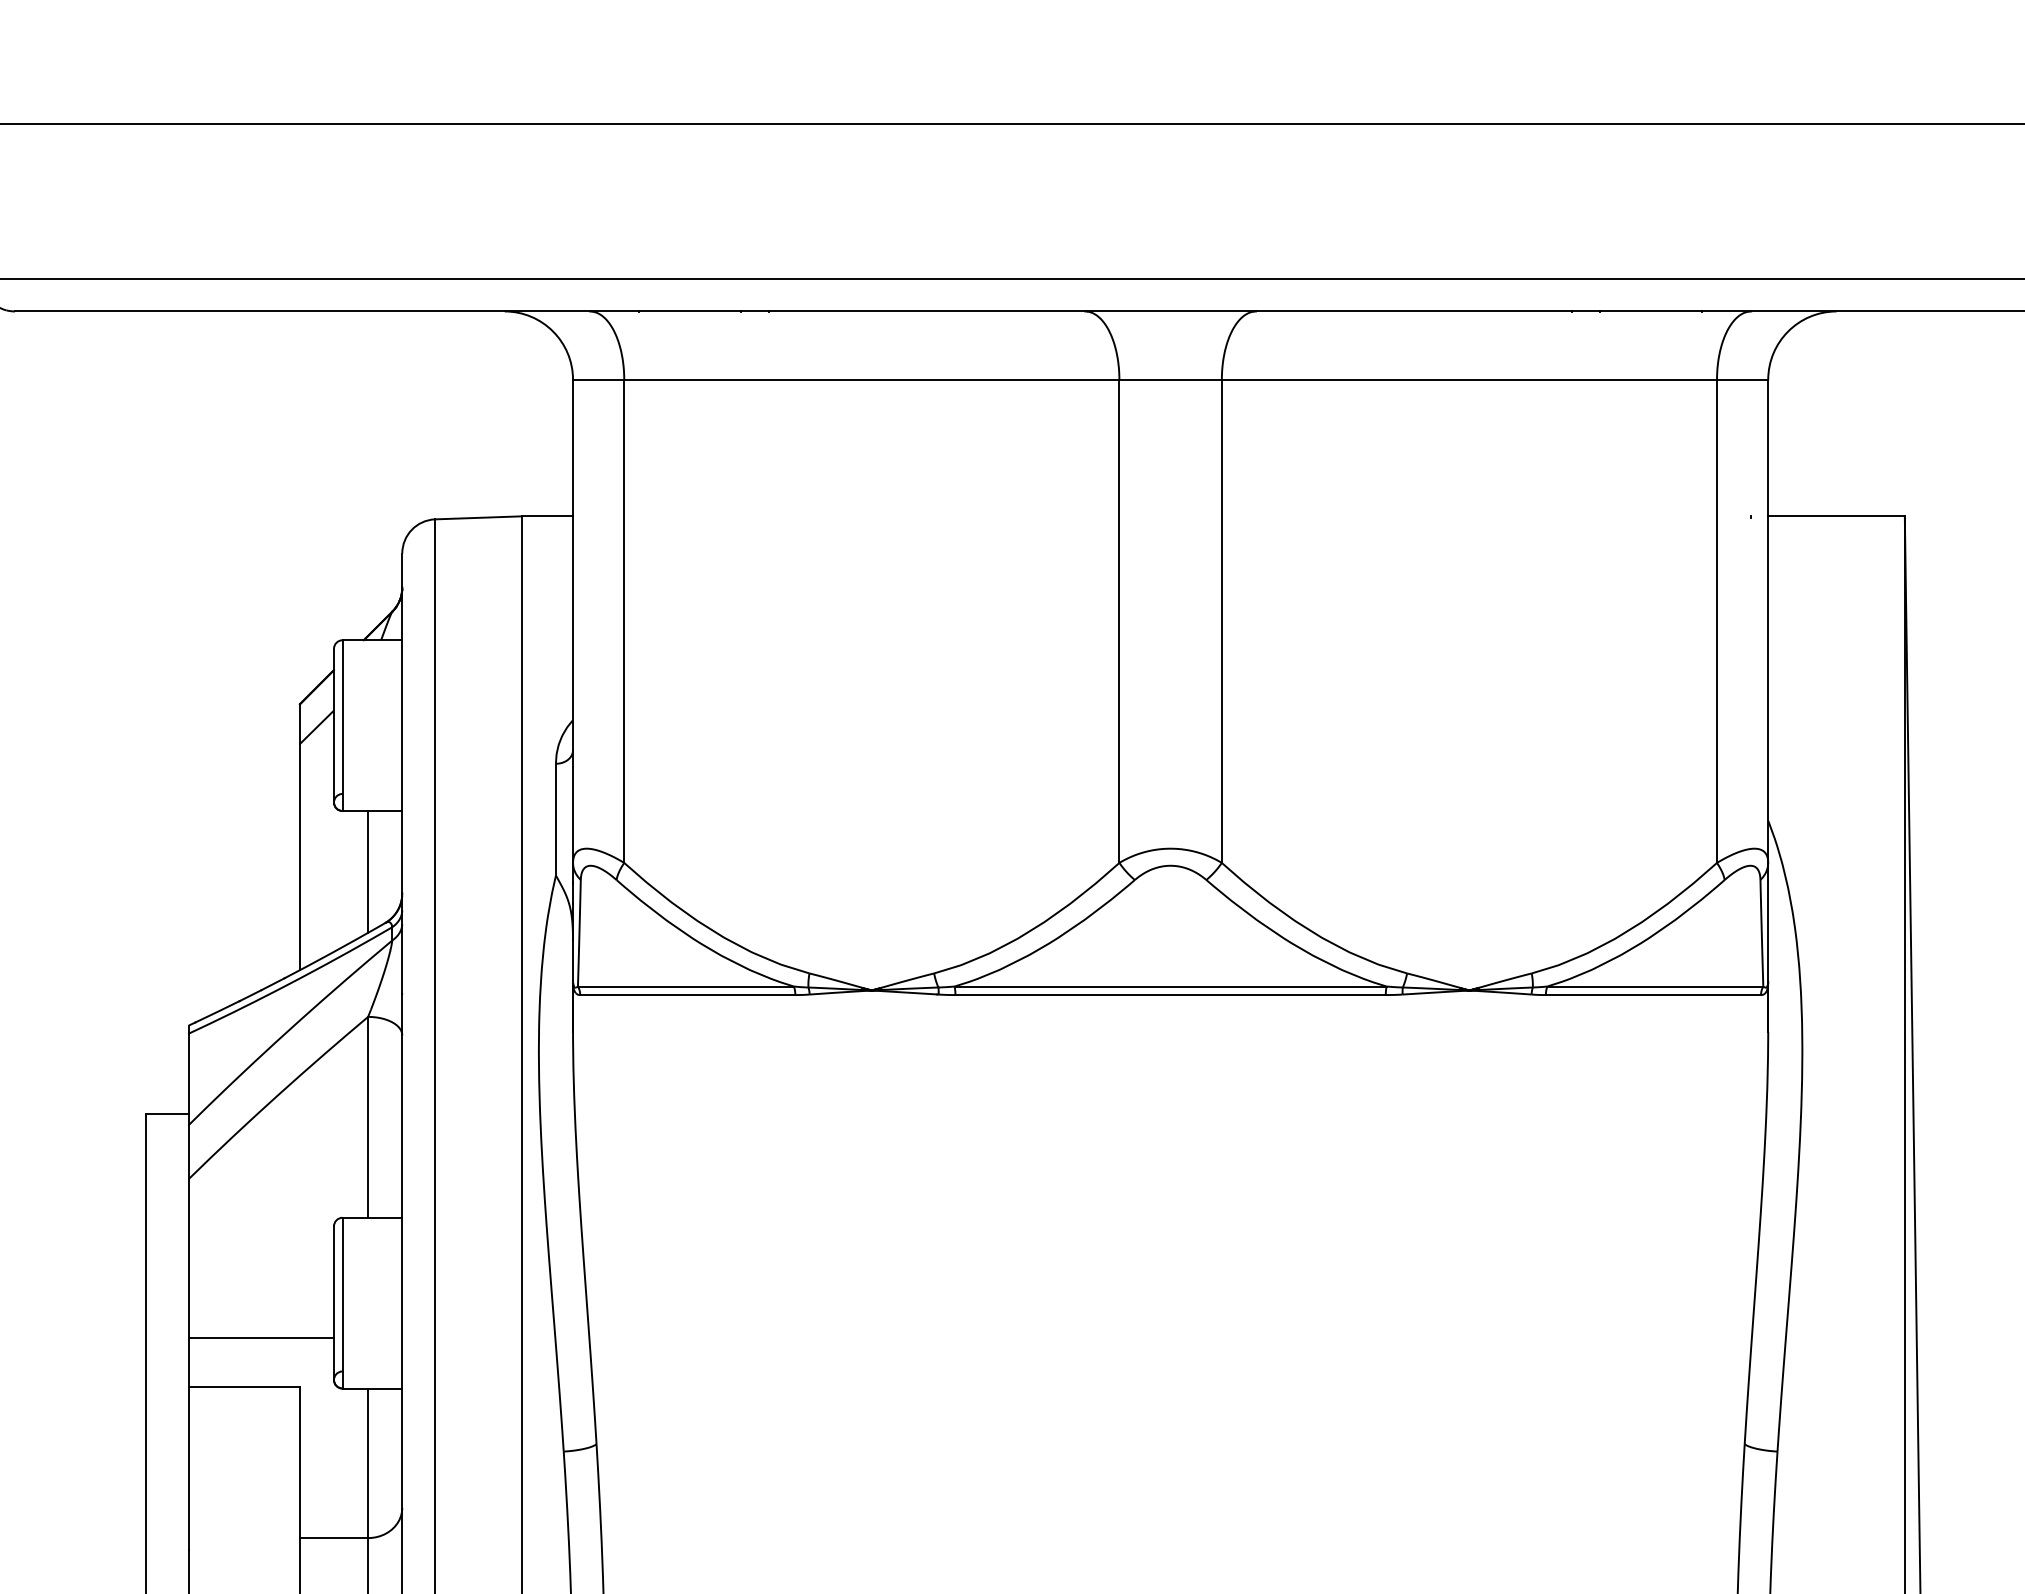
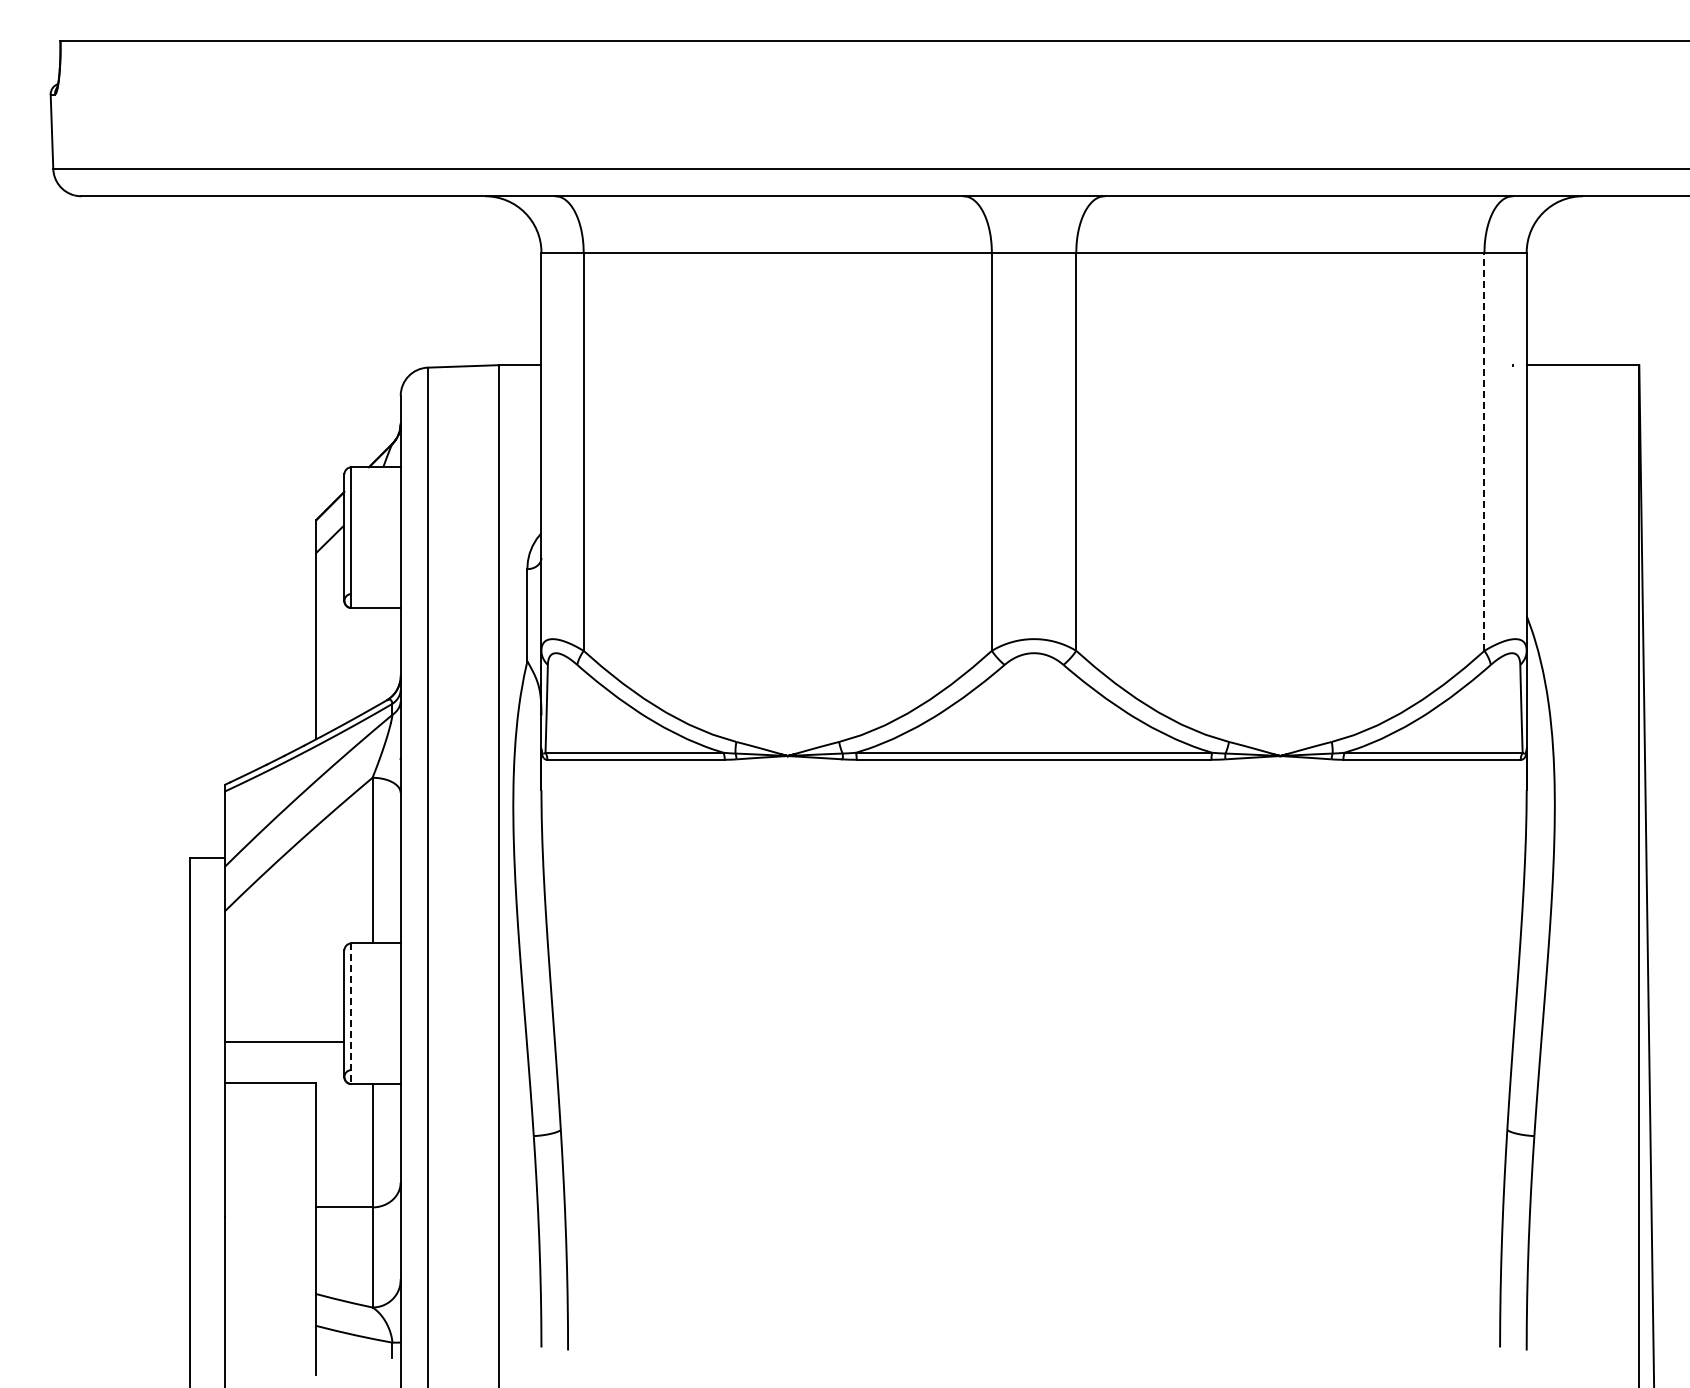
line: (1717, 621) -> (1484, 451), solid -> dashed
line: (368, 872) -> (372, 658), removed
line: (342, 1304) -> (351, 1014), solid -> dashed

